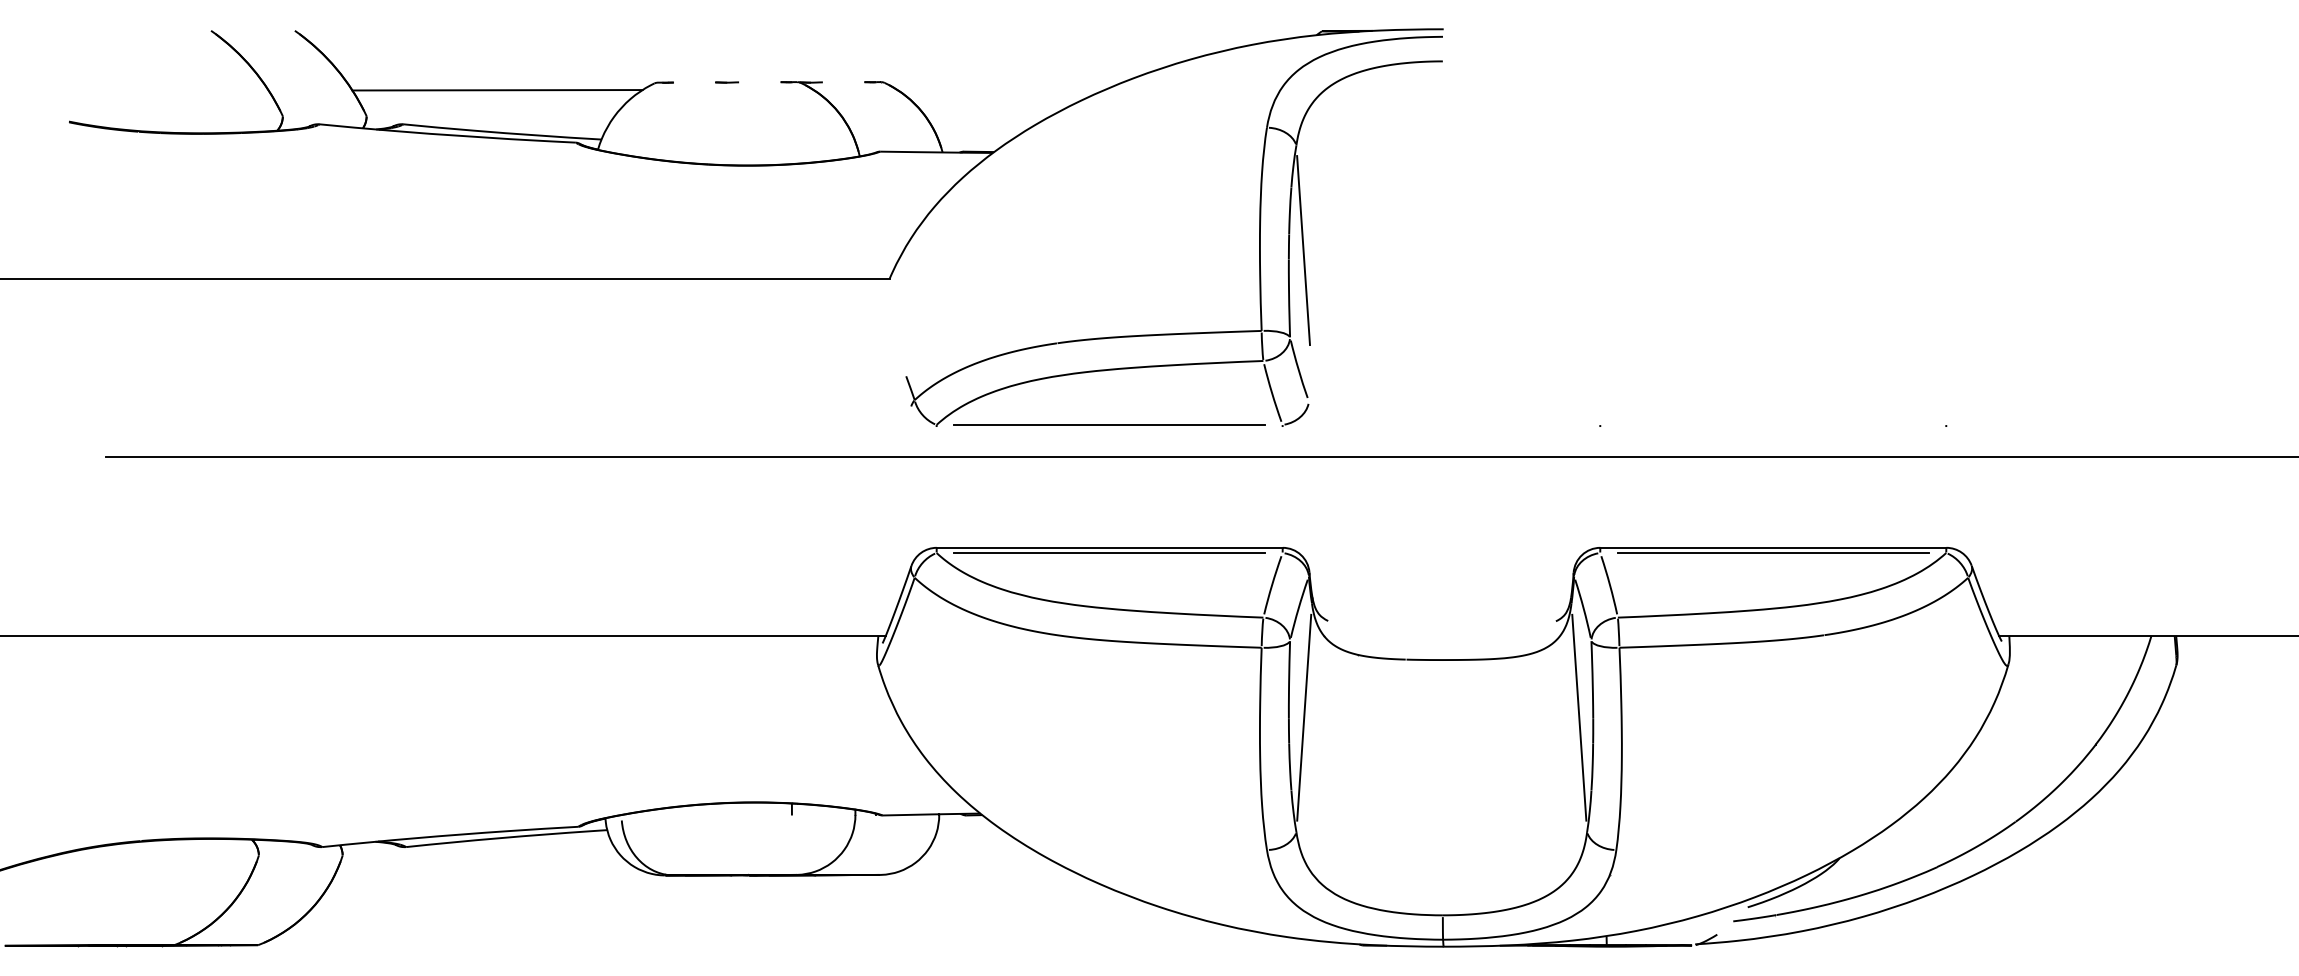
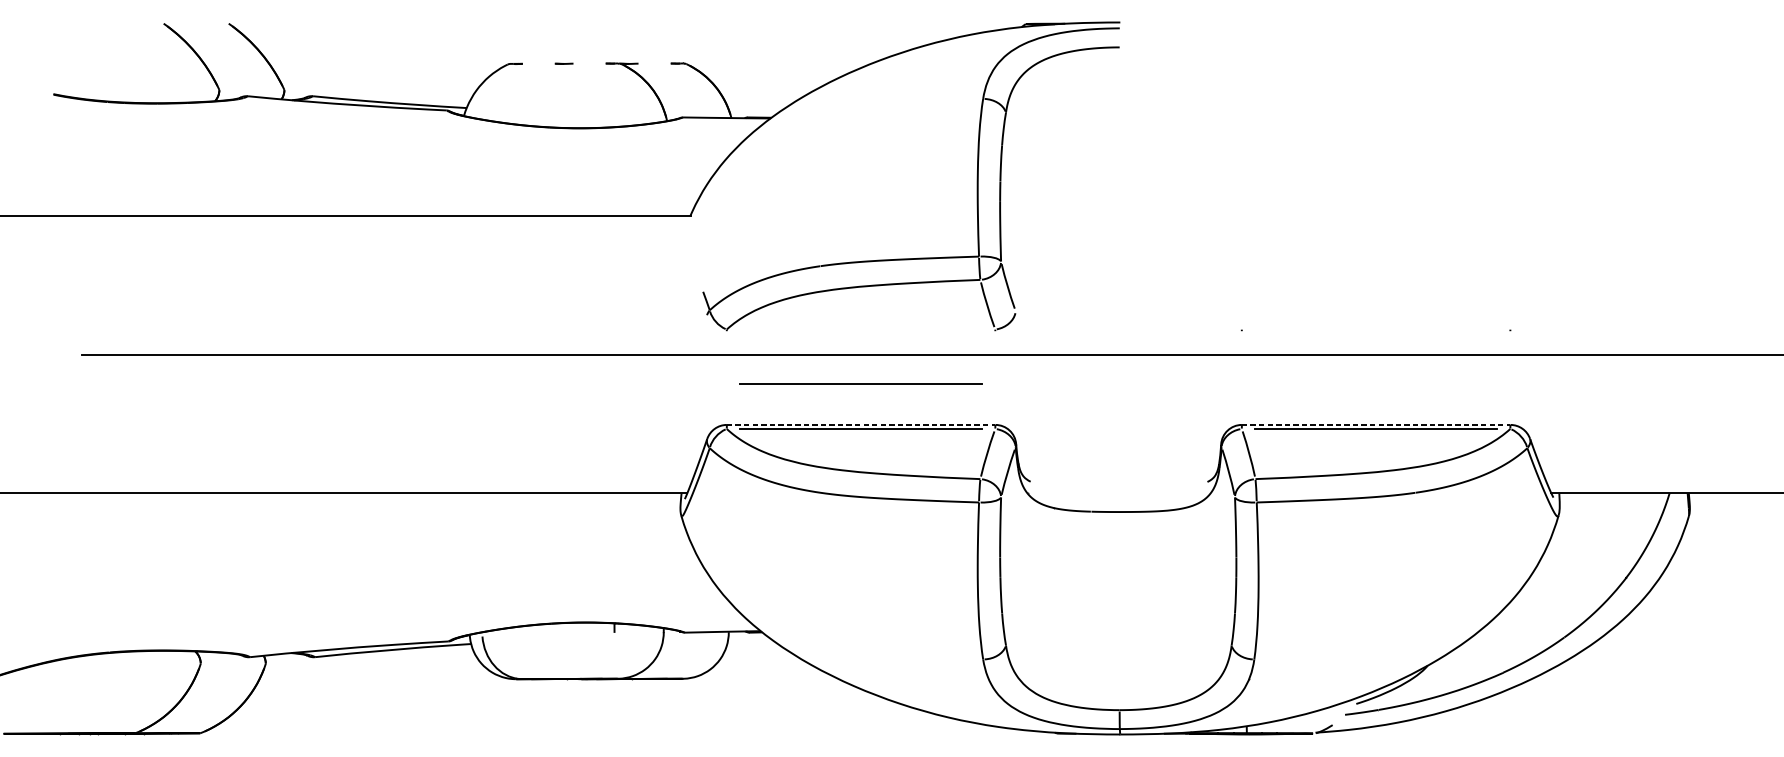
line: (497, 90) -> (385, 70), removed
line: (1303, 250) -> (1011, 194), removed
line: (1109, 424) -> (860, 383), moved
line: (1109, 547) -> (860, 424), solid -> dashed
line: (1773, 547) -> (1376, 424), solid -> dashed
line: (1304, 717) -> (1012, 556), removed
line: (1579, 717) -> (1225, 556), removed

